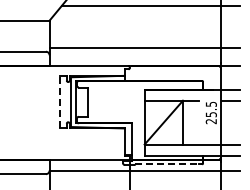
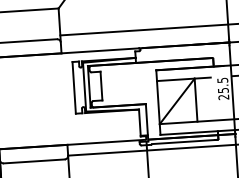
line: (60, 101) -> (74, 87), dashed -> solid
line: (169, 164) -> (185, 142), dashed -> solid

